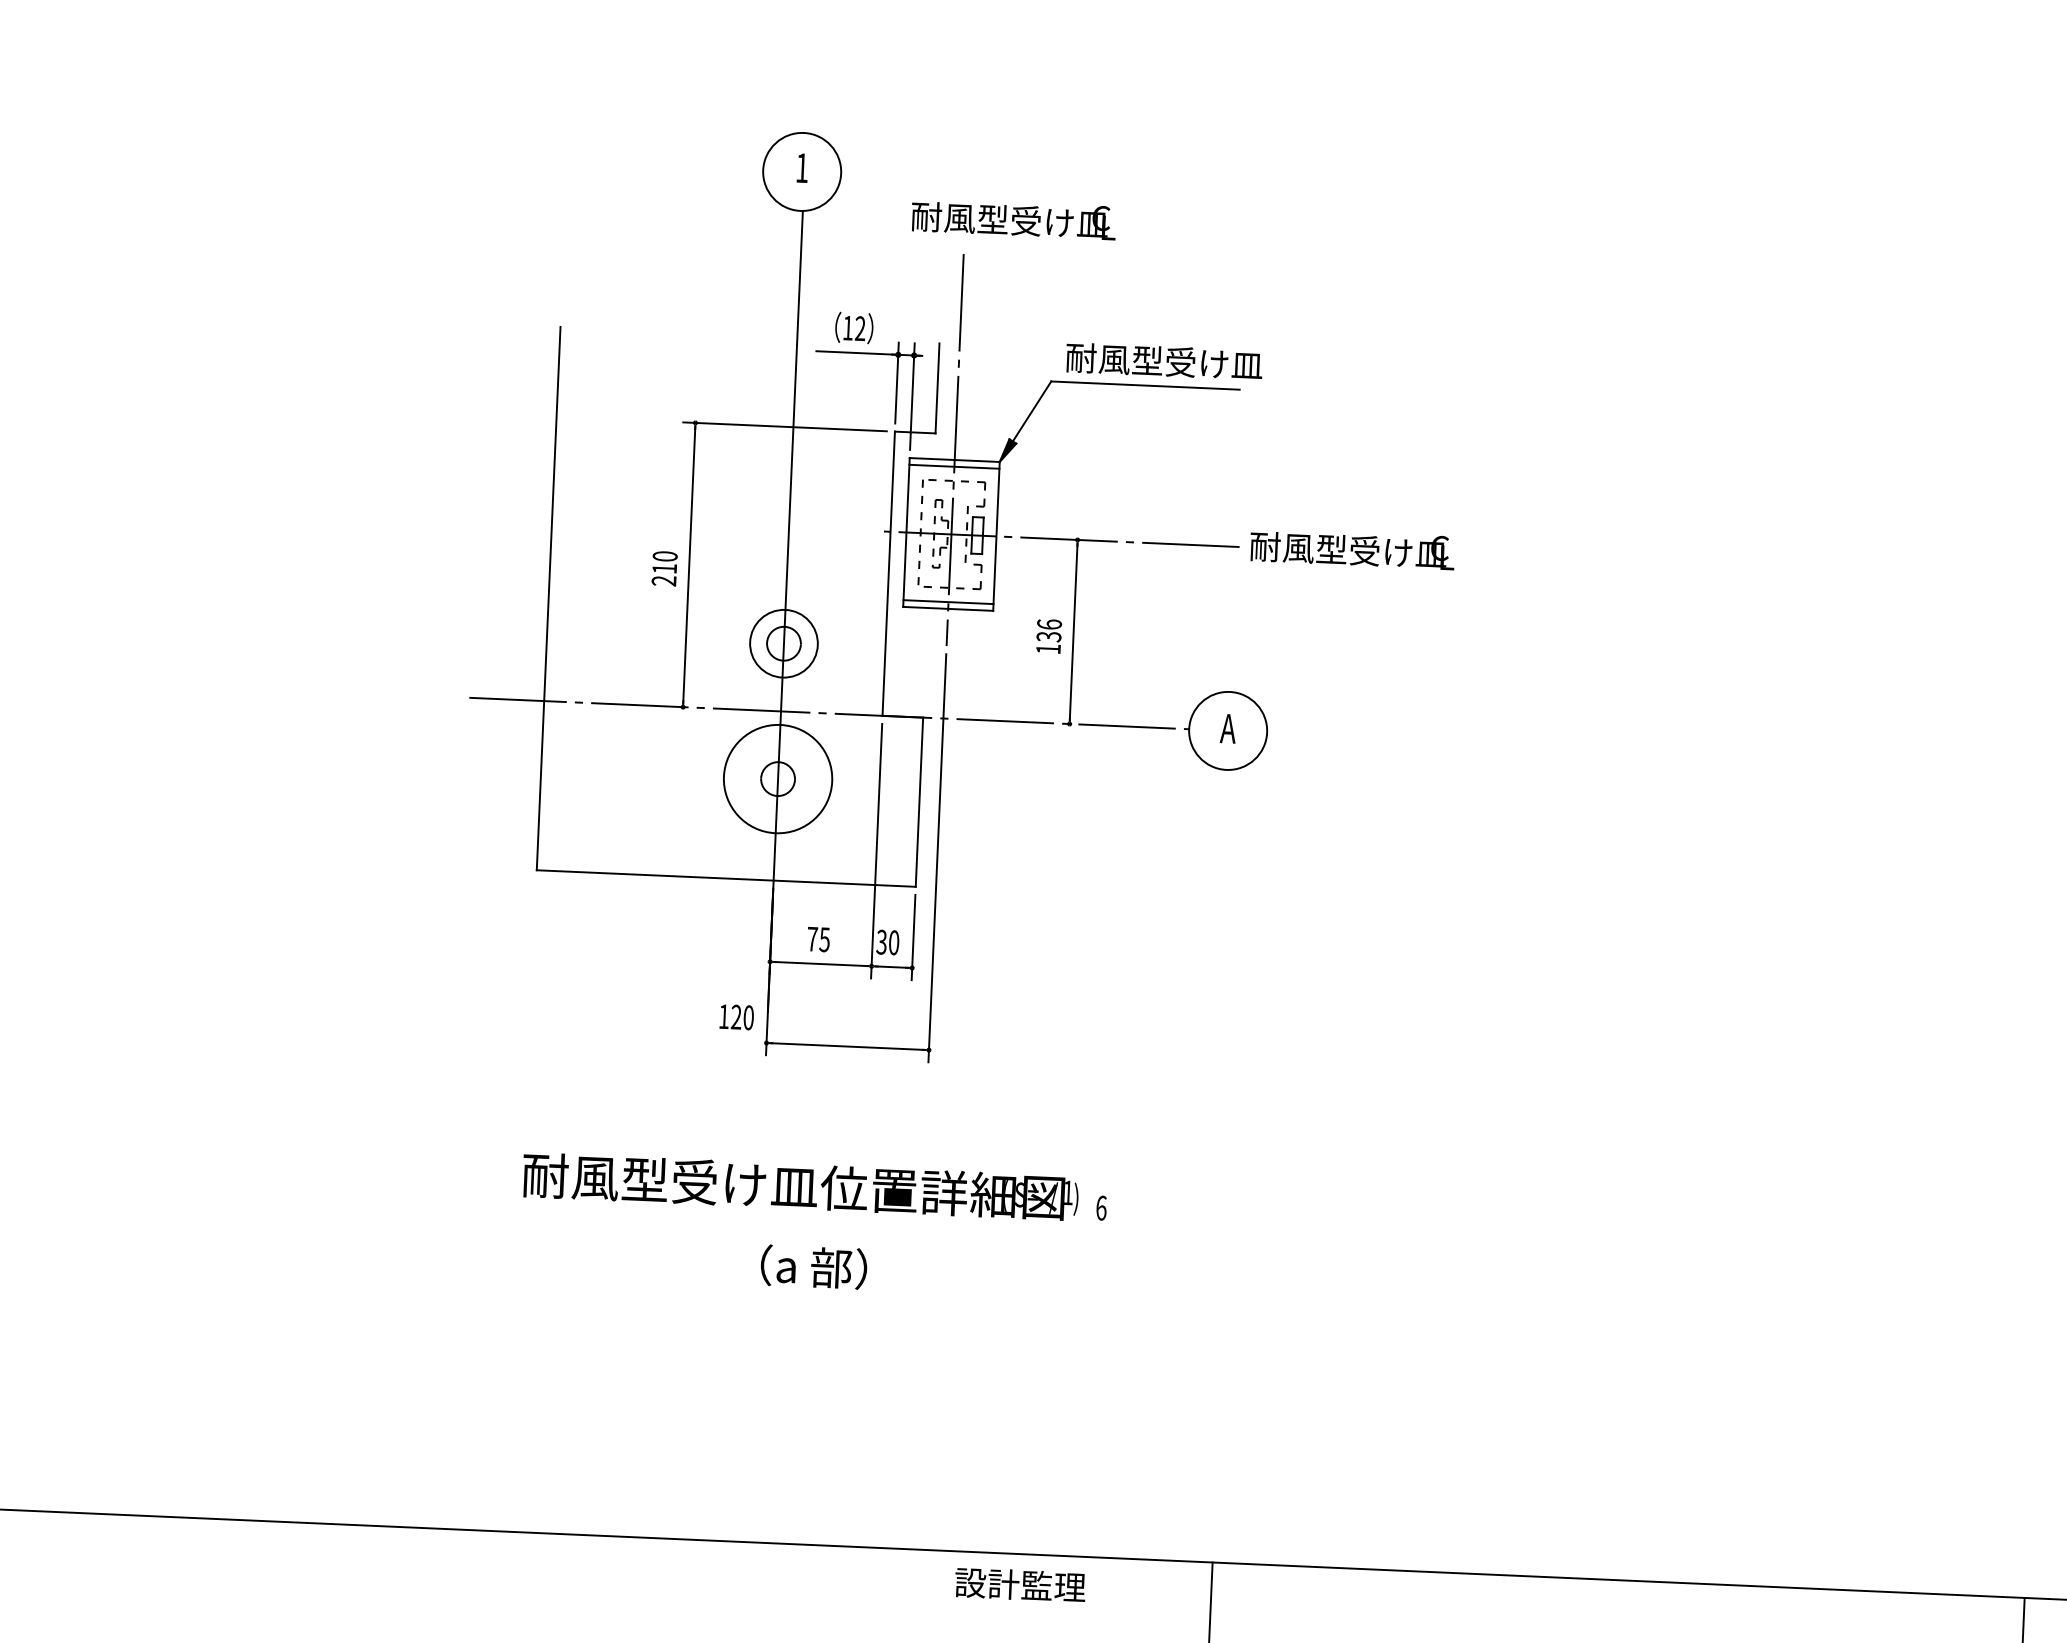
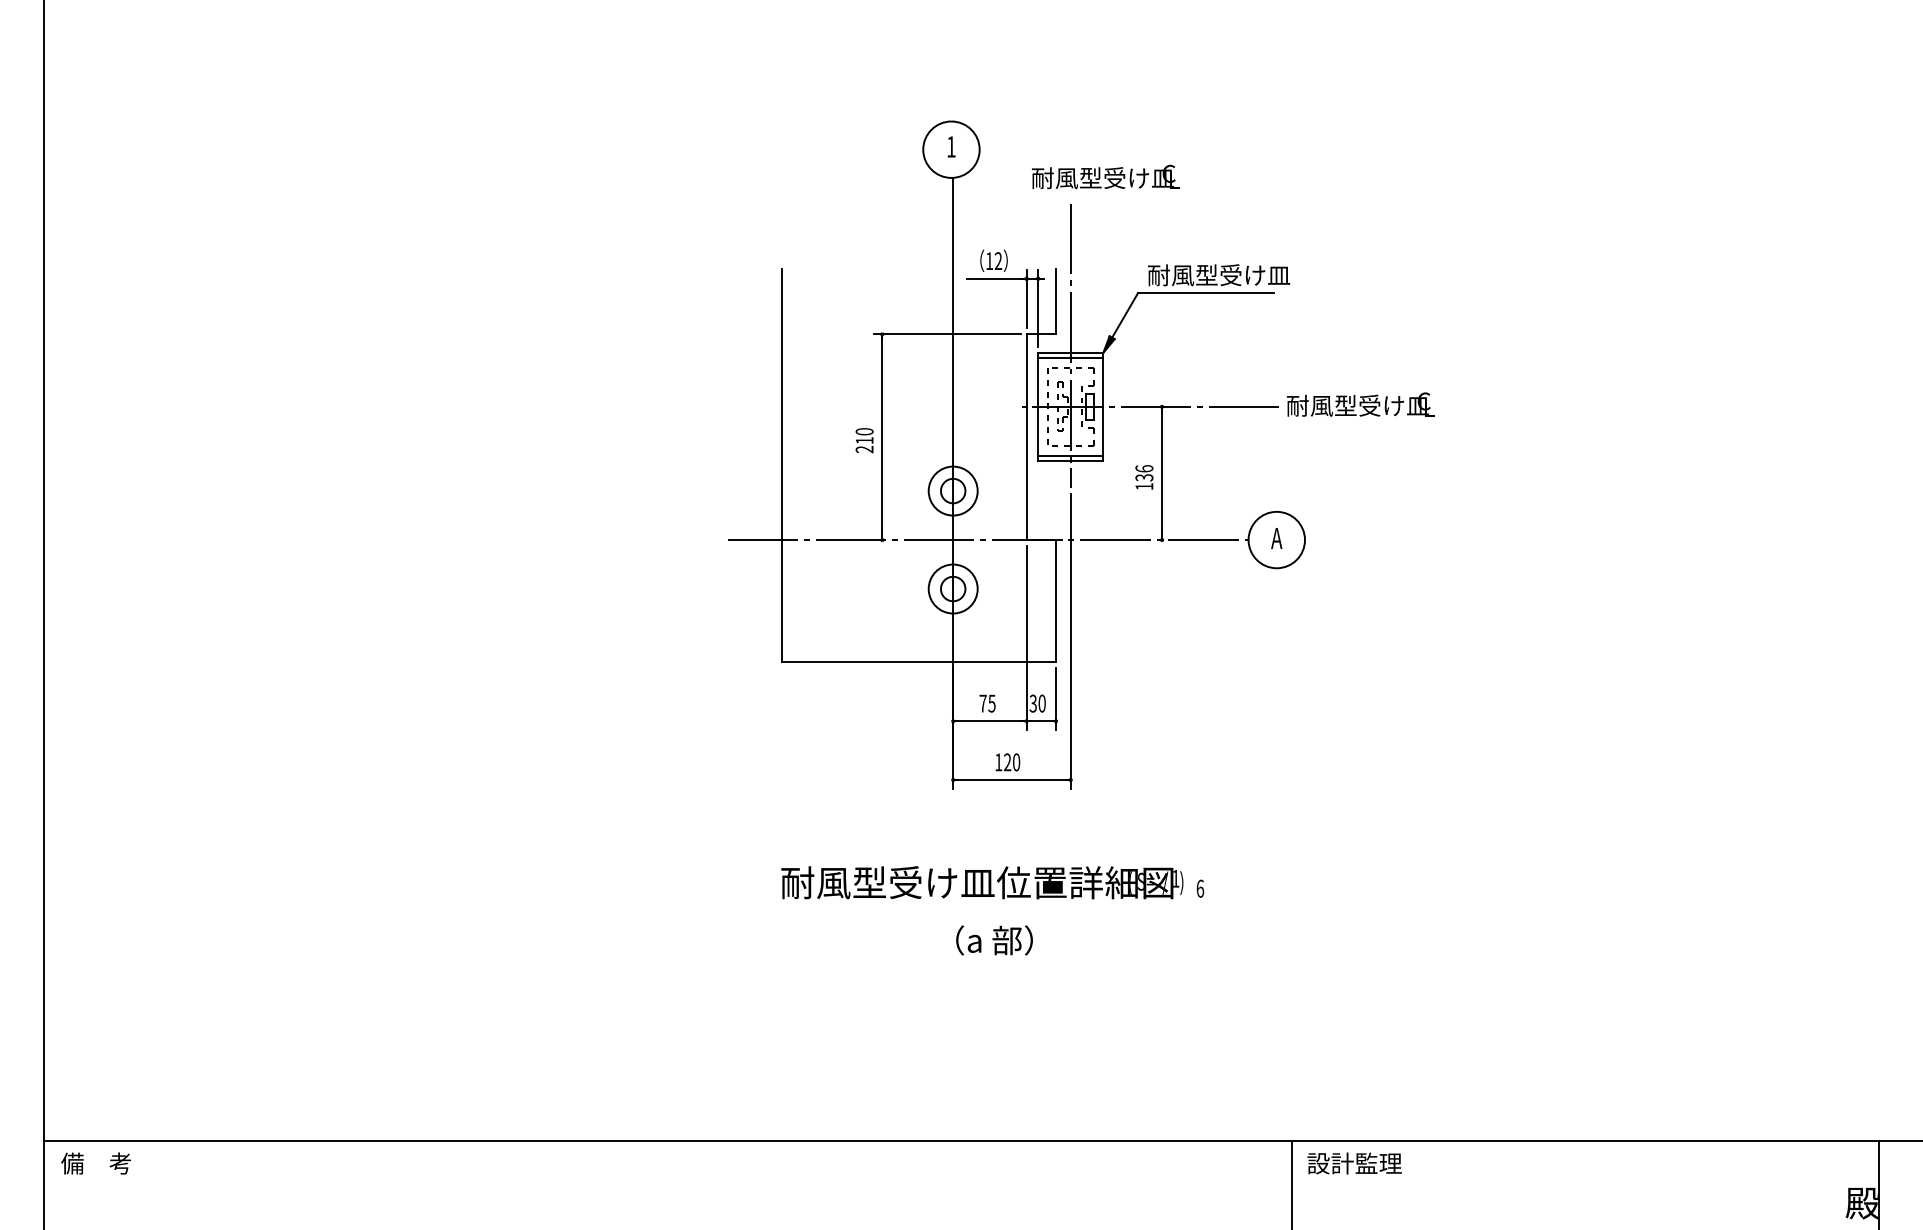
circle: (777, 778) -> (952, 588), size x0.62
text: (736, 1017) -> (1007, 762), moved
text: (1020, 1584) -> (1354, 1163), moved

